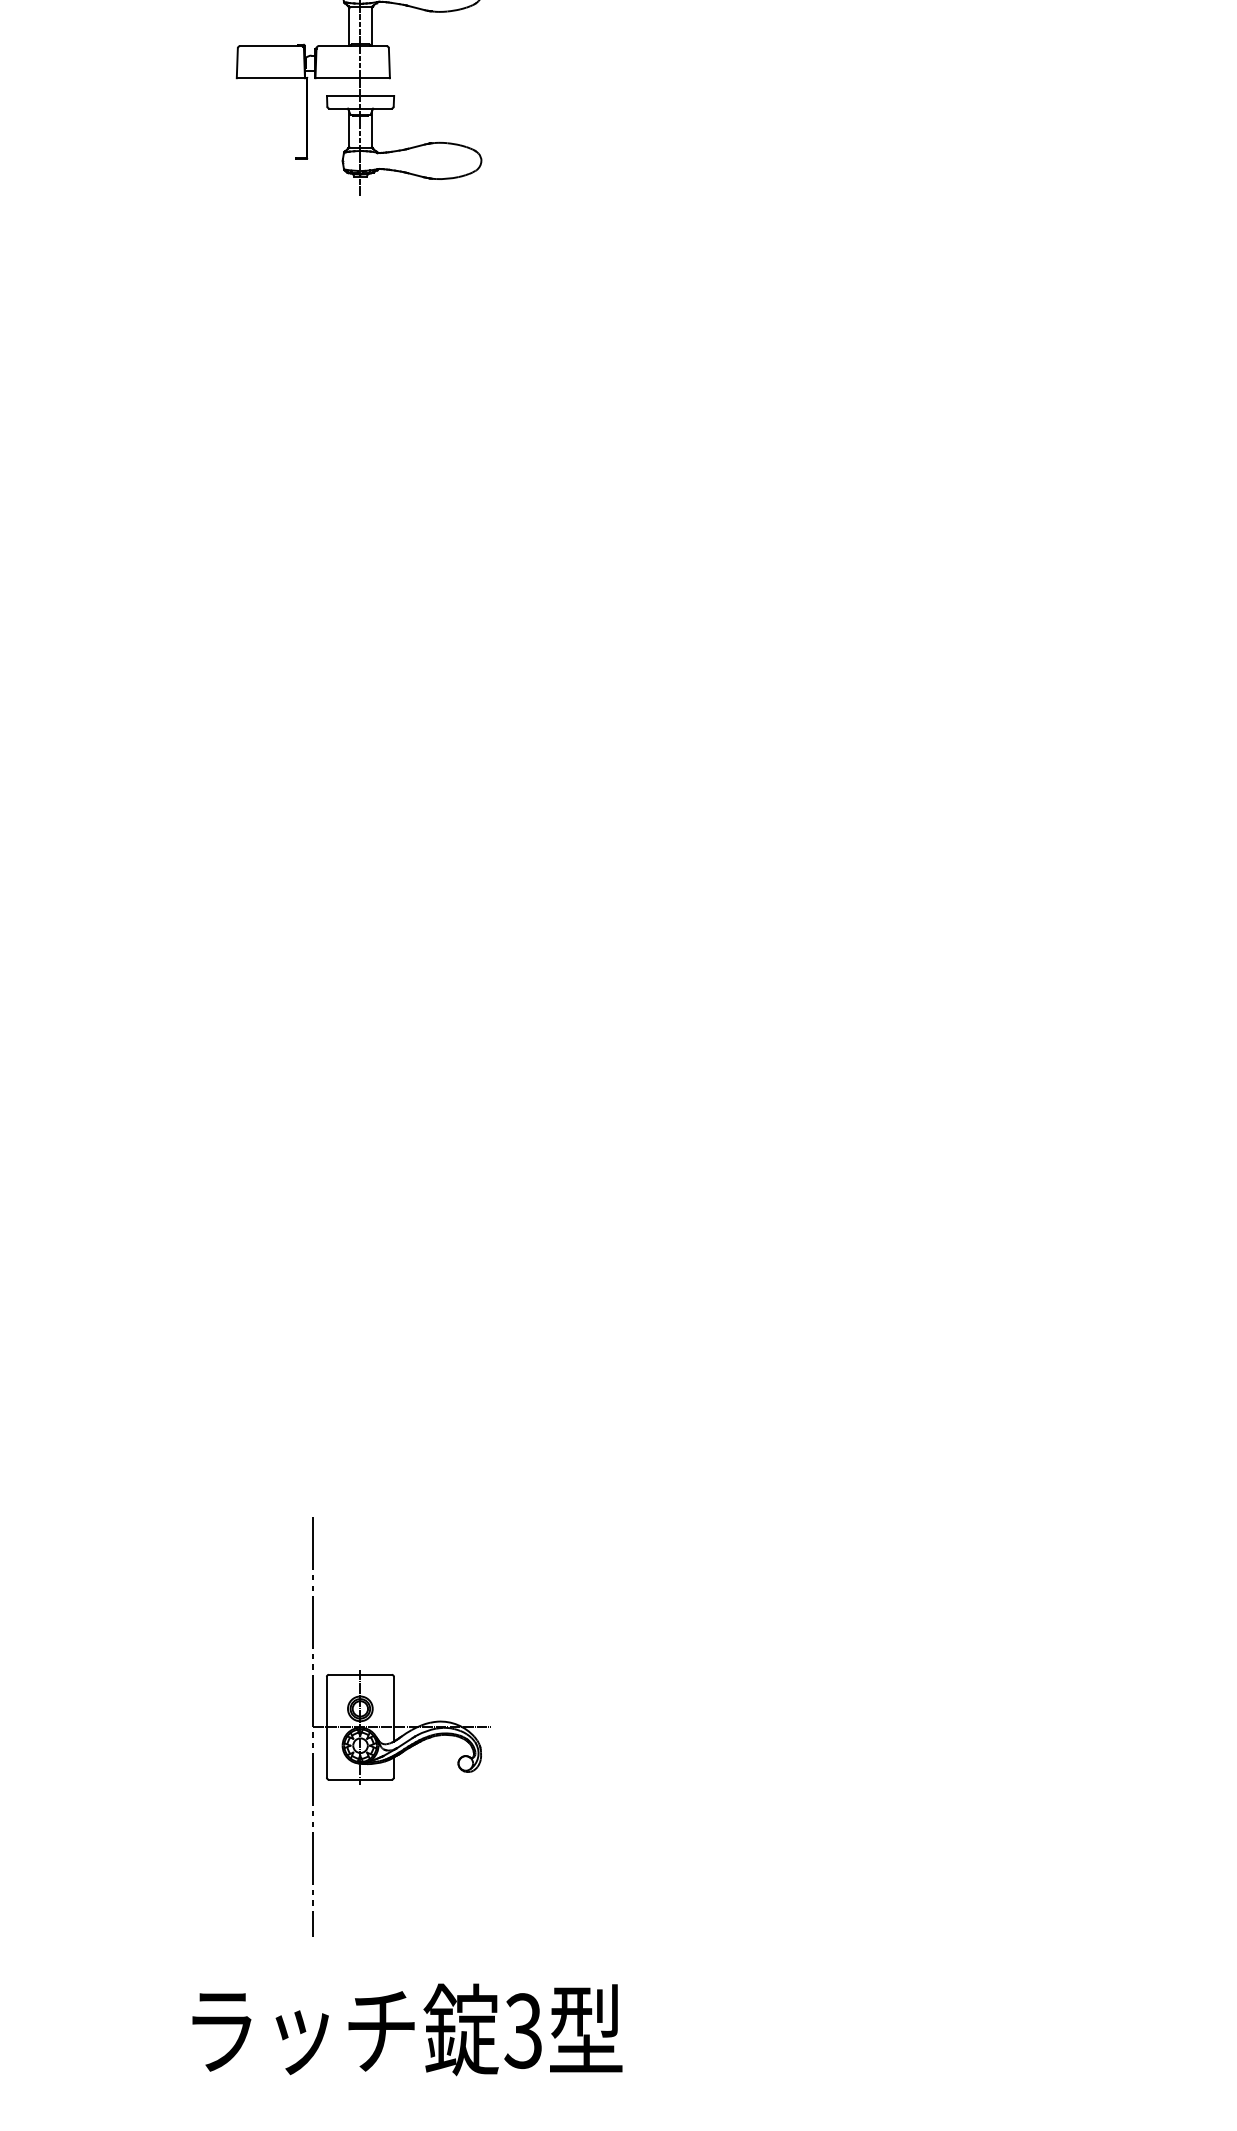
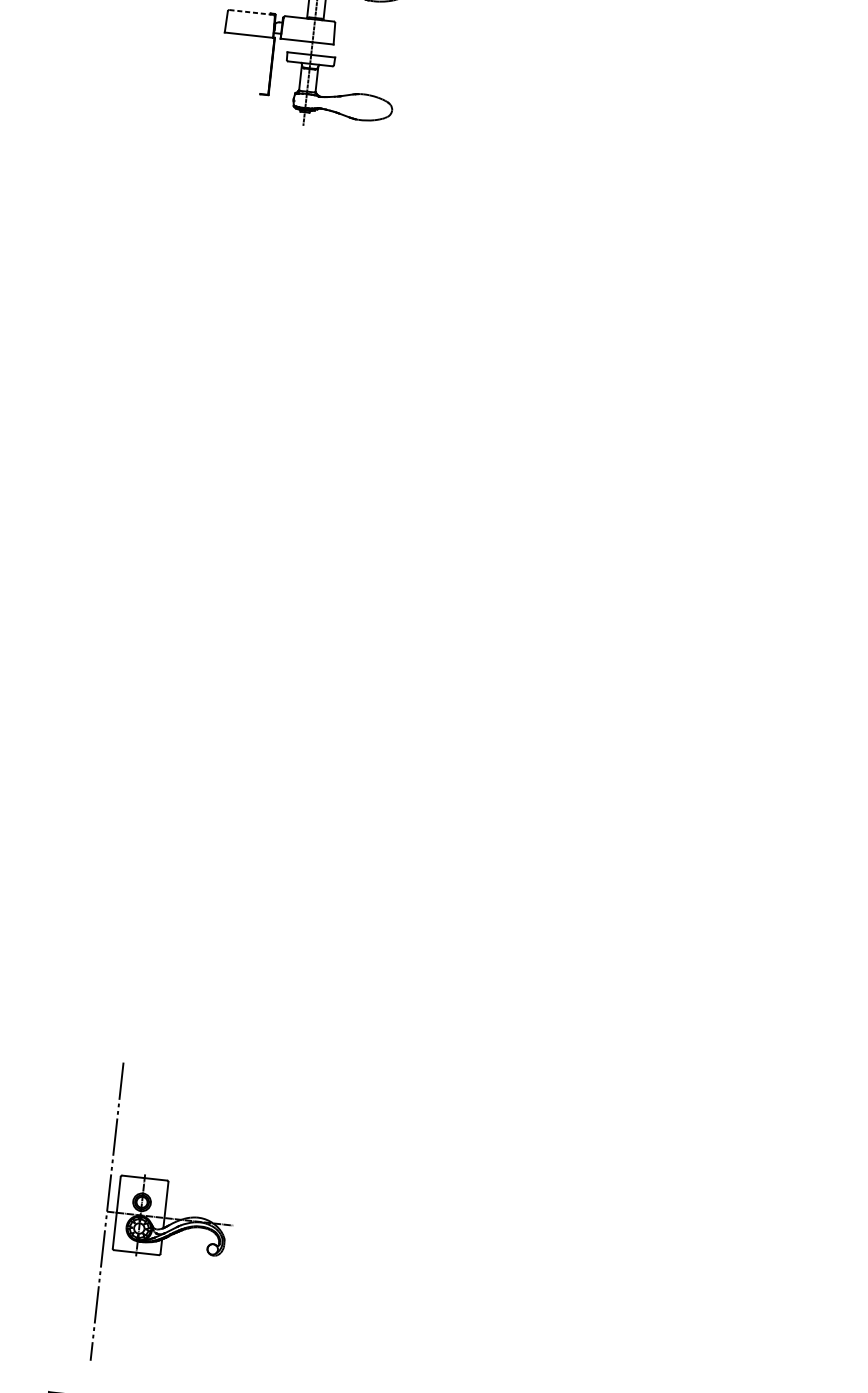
line: (271, 46) -> (251, 12), solid -> dashed
part: (401, 1726) -> (169, 1218), moved

